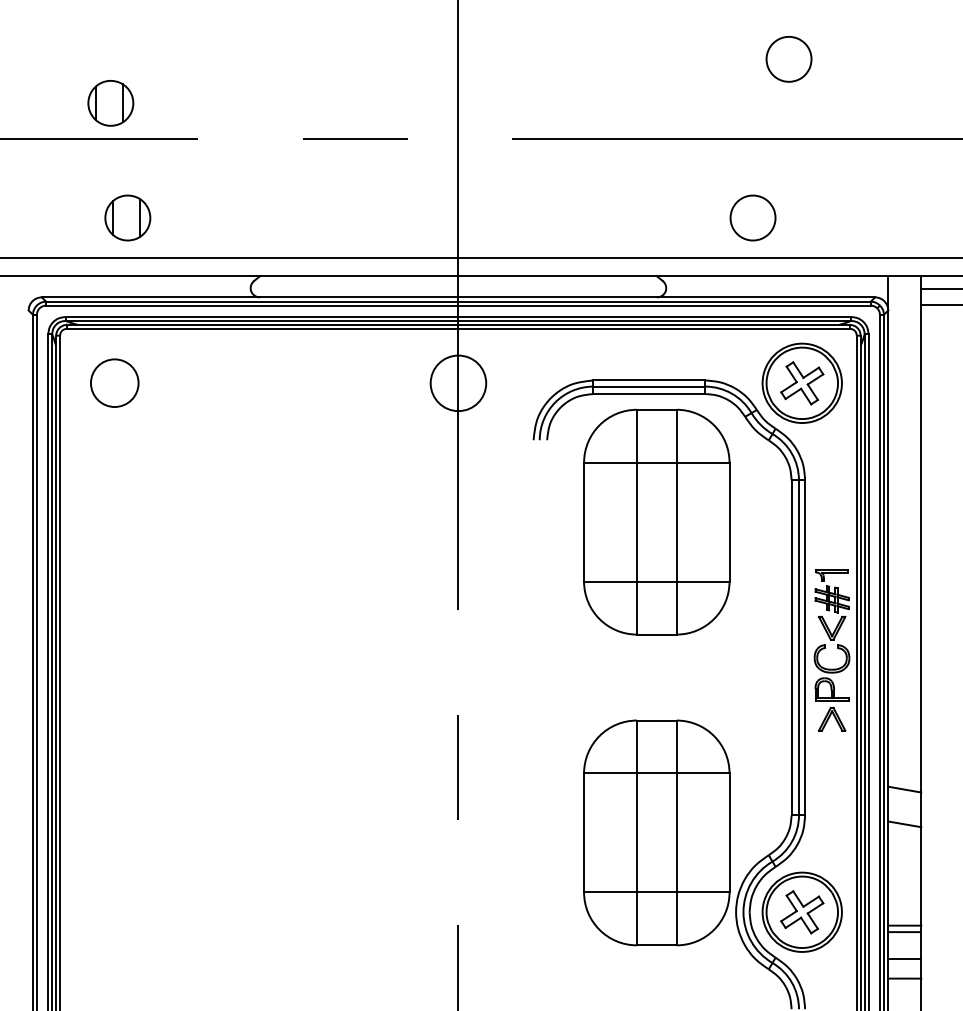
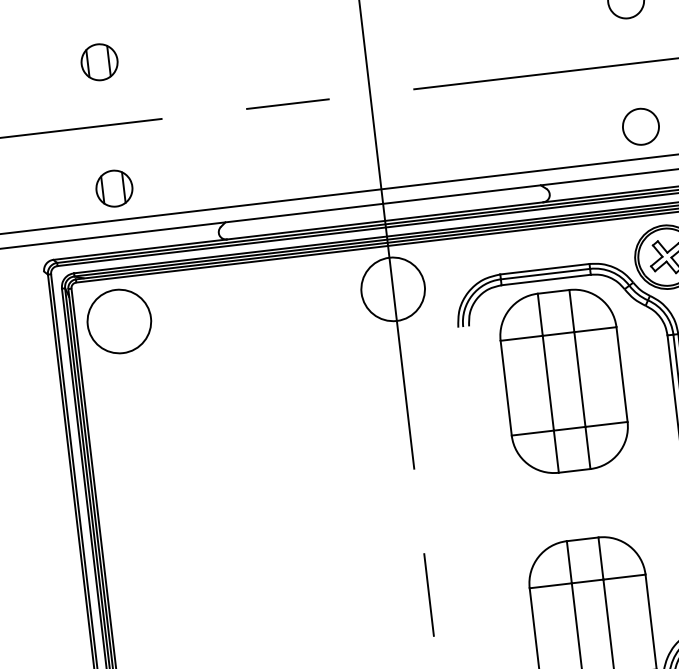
part: (110, 103) -> (99, 62), moved
part: (752, 217) -> (640, 126), moved
circle: (114, 382) -> (119, 320), size x1.67
circle: (458, 383) -> (393, 289), size x1.43

